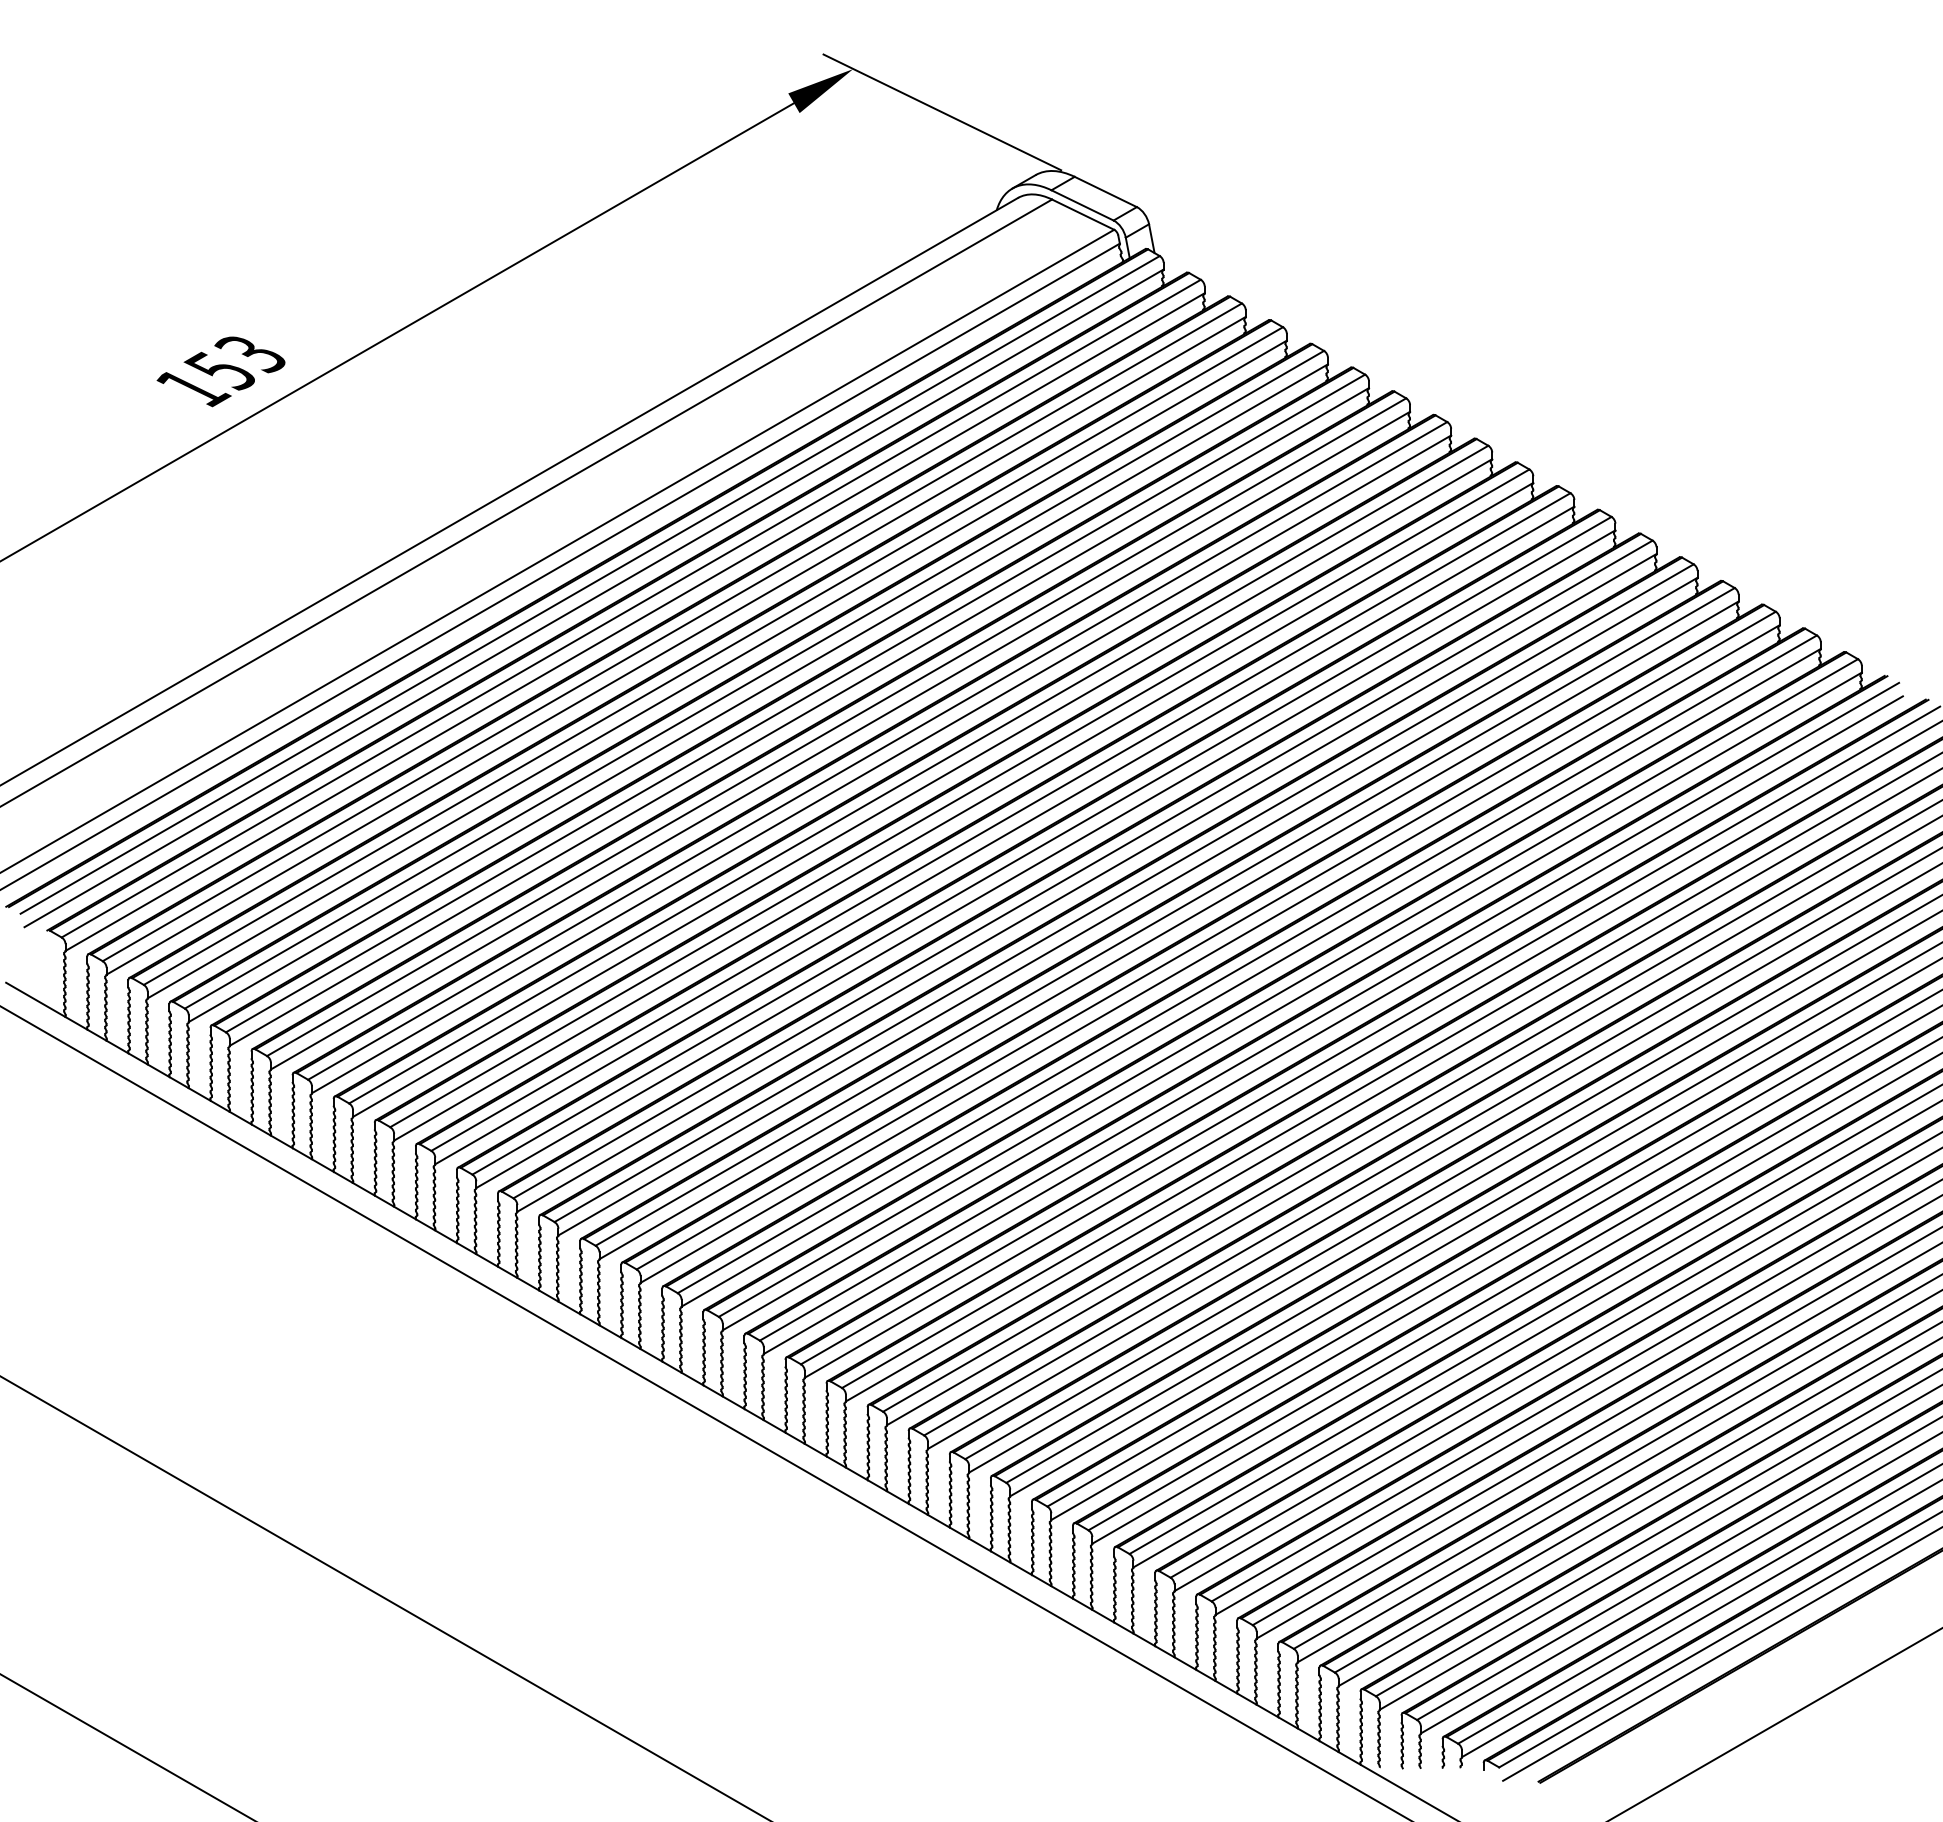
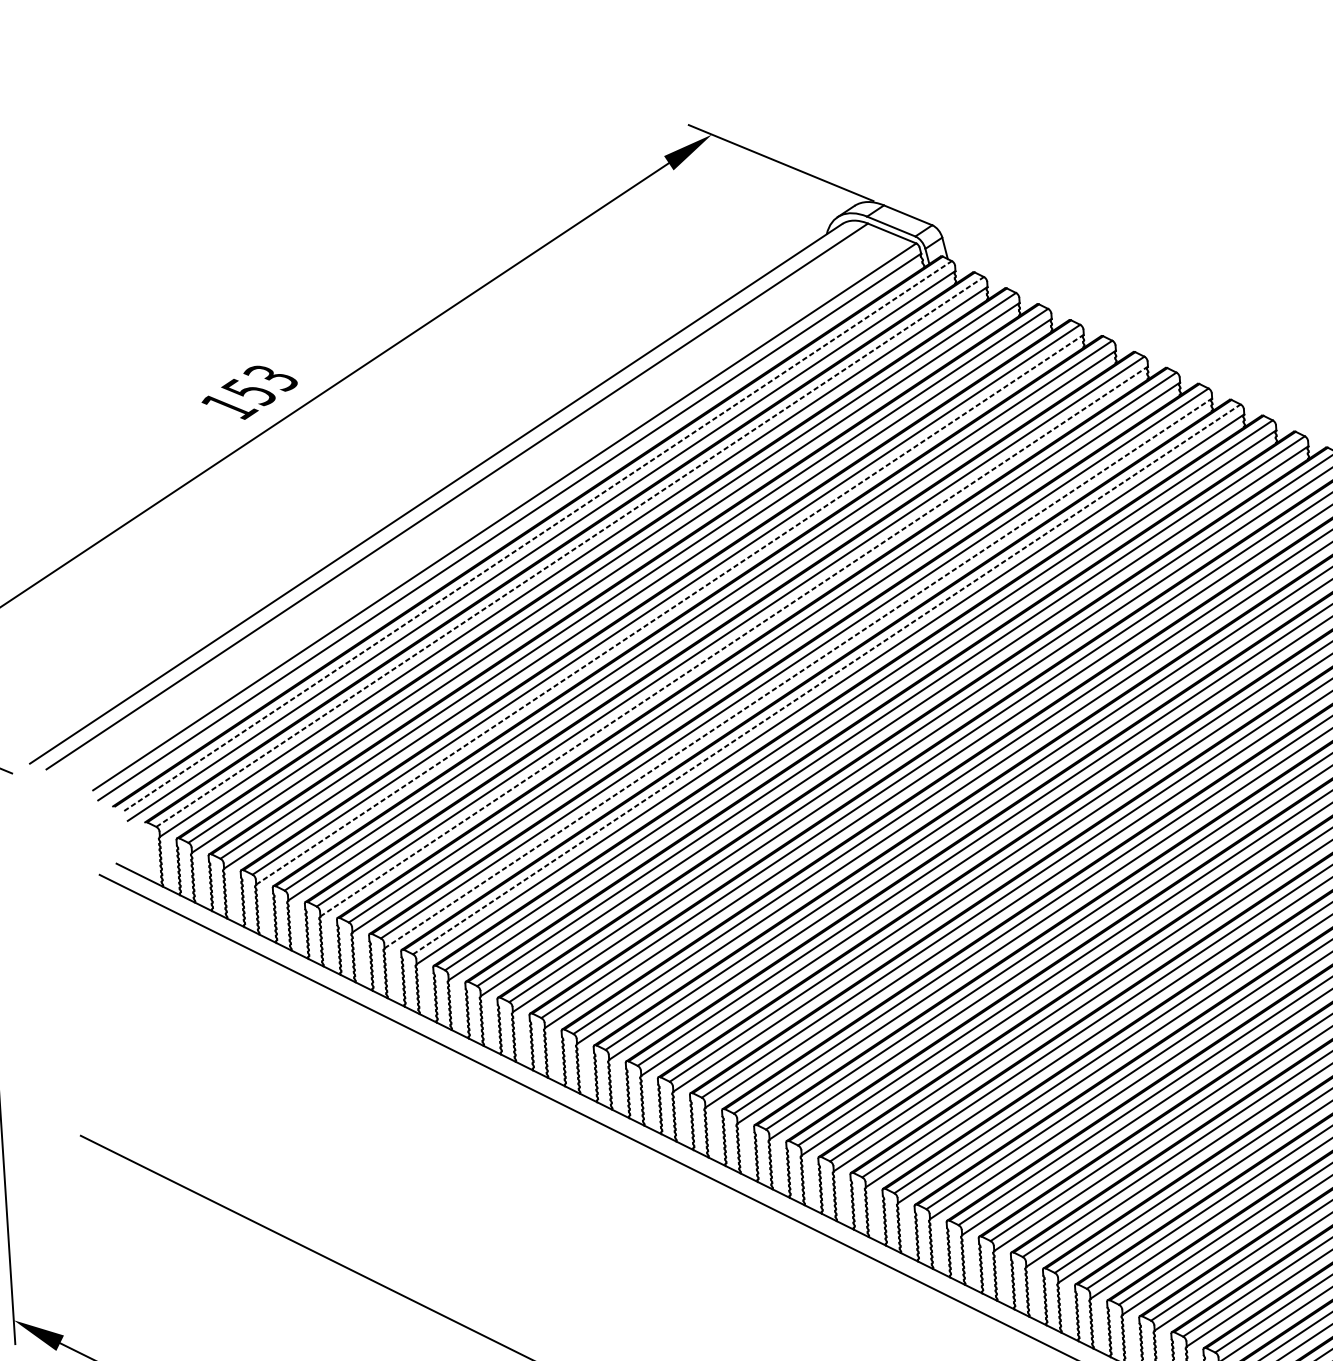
line: (590, 584) -> (538, 535), solid -> dashed
line: (631, 608) -> (570, 551), solid -> dashed
line: (758, 693) -> (670, 609), solid -> dashed
line: (840, 740) -> (734, 641), solid -> dashed
line: (922, 788) -> (798, 673), solid -> dashed
line: (959, 798) -> (826, 679), solid -> dashed

